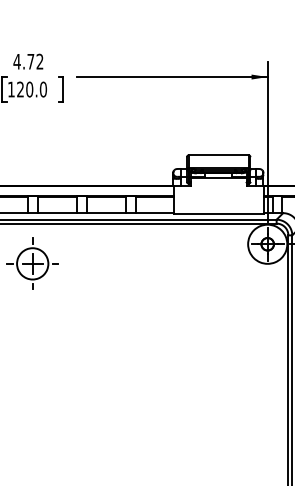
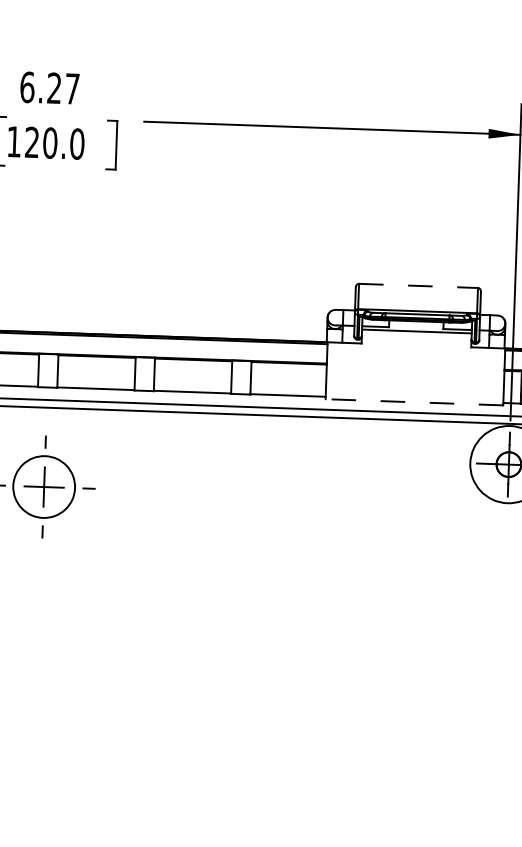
text: (28, 61) -> (49, 87), 4.72 -> 6.27
line: (219, 155) -> (419, 286), solid -> dashed
line: (218, 214) -> (413, 402), solid -> dashed

